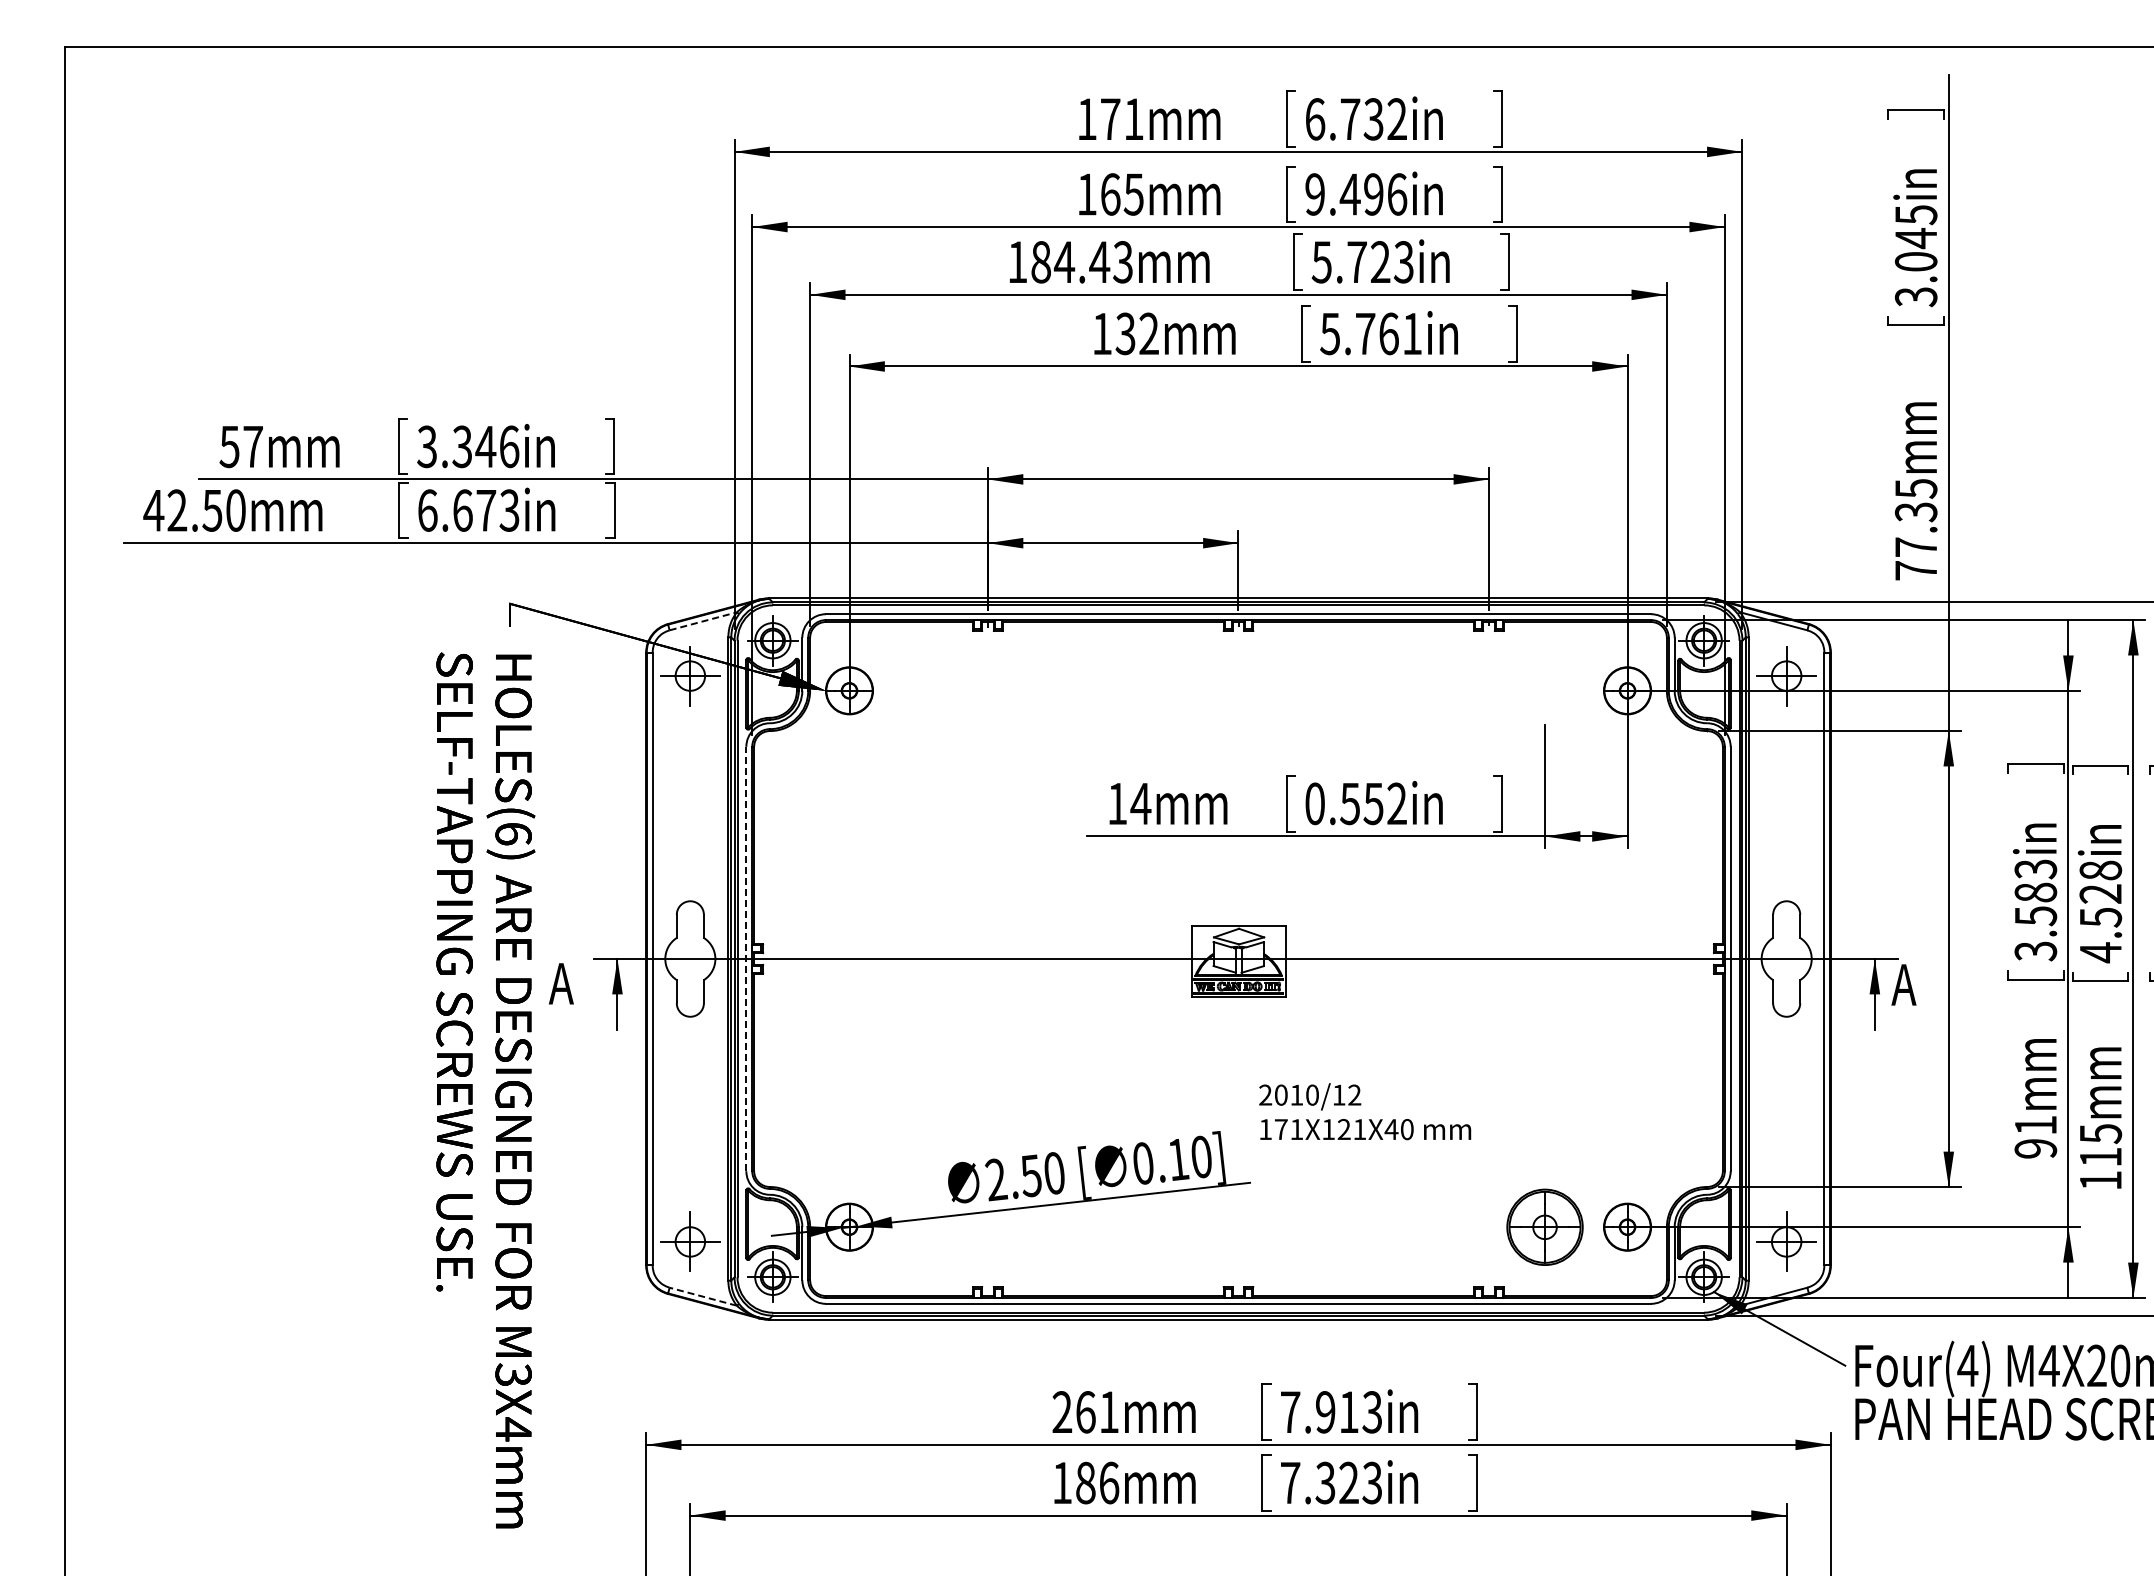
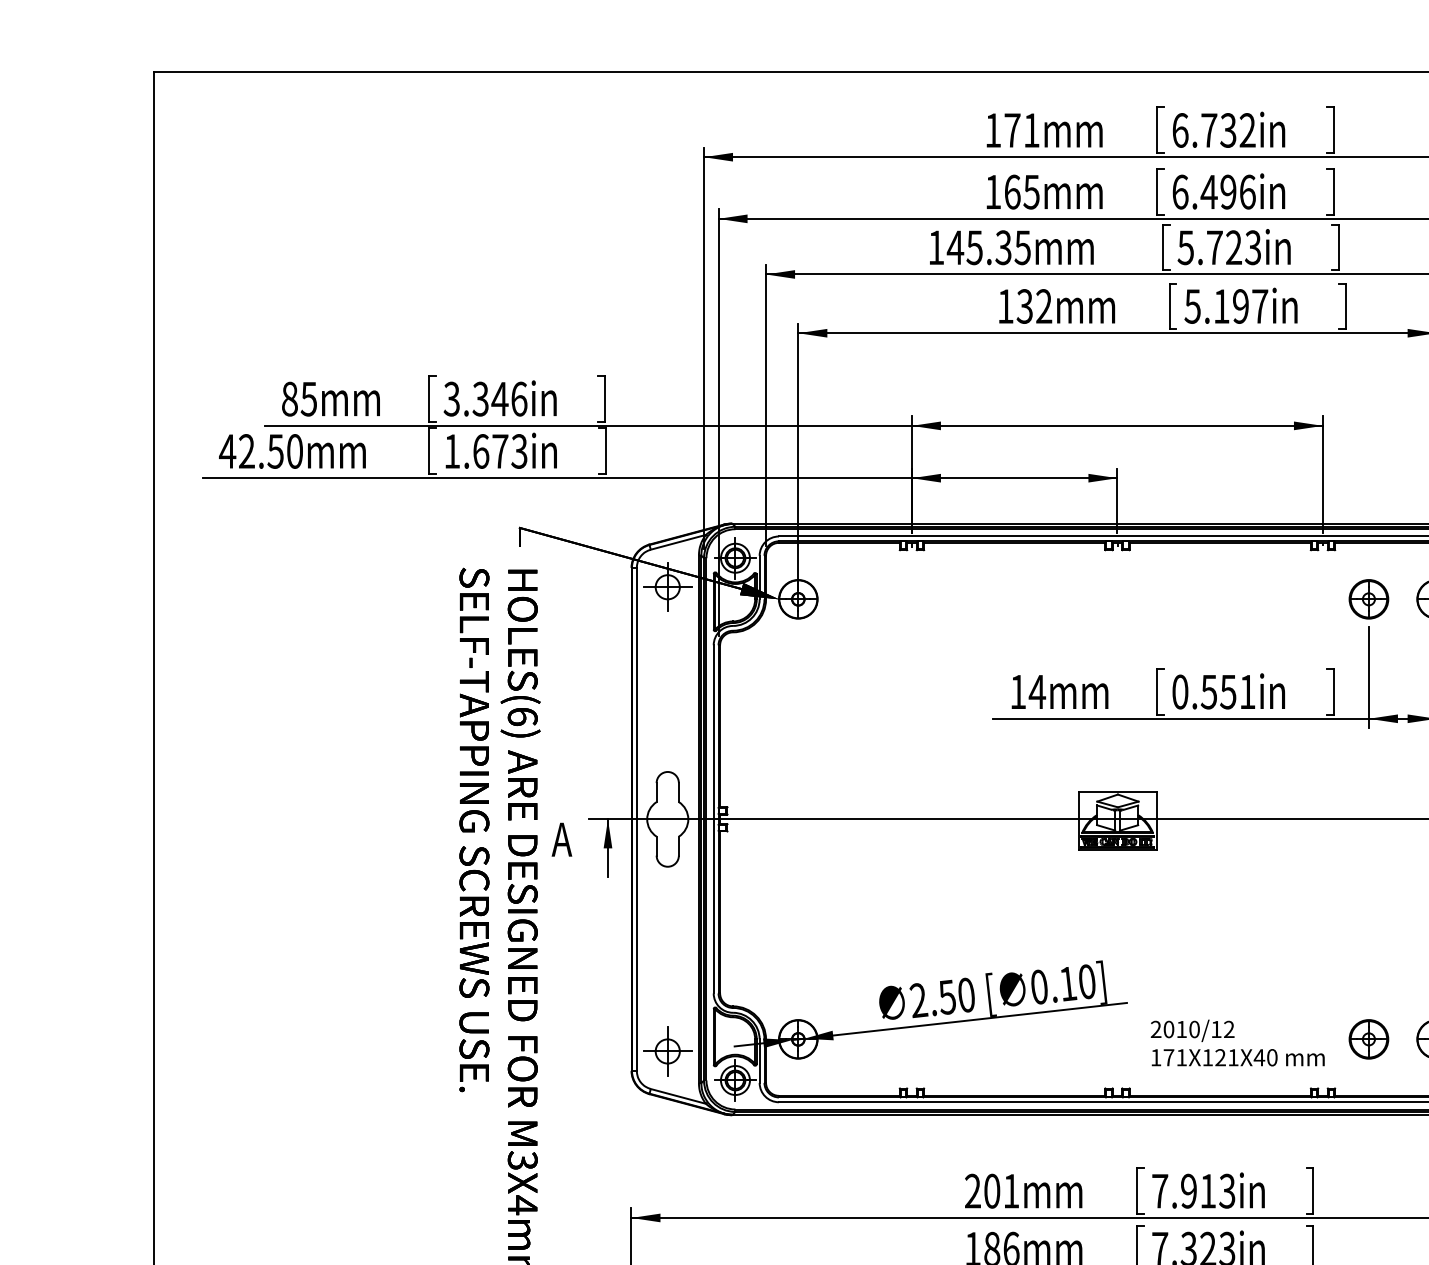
text: (1315, 194) -> (1180, 192), 9.496in -> 6.496in
text: (1081, 262) -> (988, 247), 184.43mm -> 145.35mm
text: (1389, 333) -> (1241, 306), 5.761in -> 5.197in
text: (240, 446) -> (298, 398), 57mm -> 85mm
text: (427, 510) -> (452, 451), 6.673in -> 1.673in
line: (703, 621) -> (678, 542), dashed -> solid
part: (1544, 690) -> (1368, 599), added
text: (1396, 803) -> (1247, 691), 0.552in -> 0.551in
line: (746, 958) -> (713, 818), dashed -> solid
text: (1365, 1111) -> (1238, 1042), moved
part: (1544, 1226) -> (1368, 1038), size x0.62
line: (703, 1296) -> (678, 1096), dashed -> solid
text: (1085, 1412) -> (991, 1191), 261mm -> 201mm

